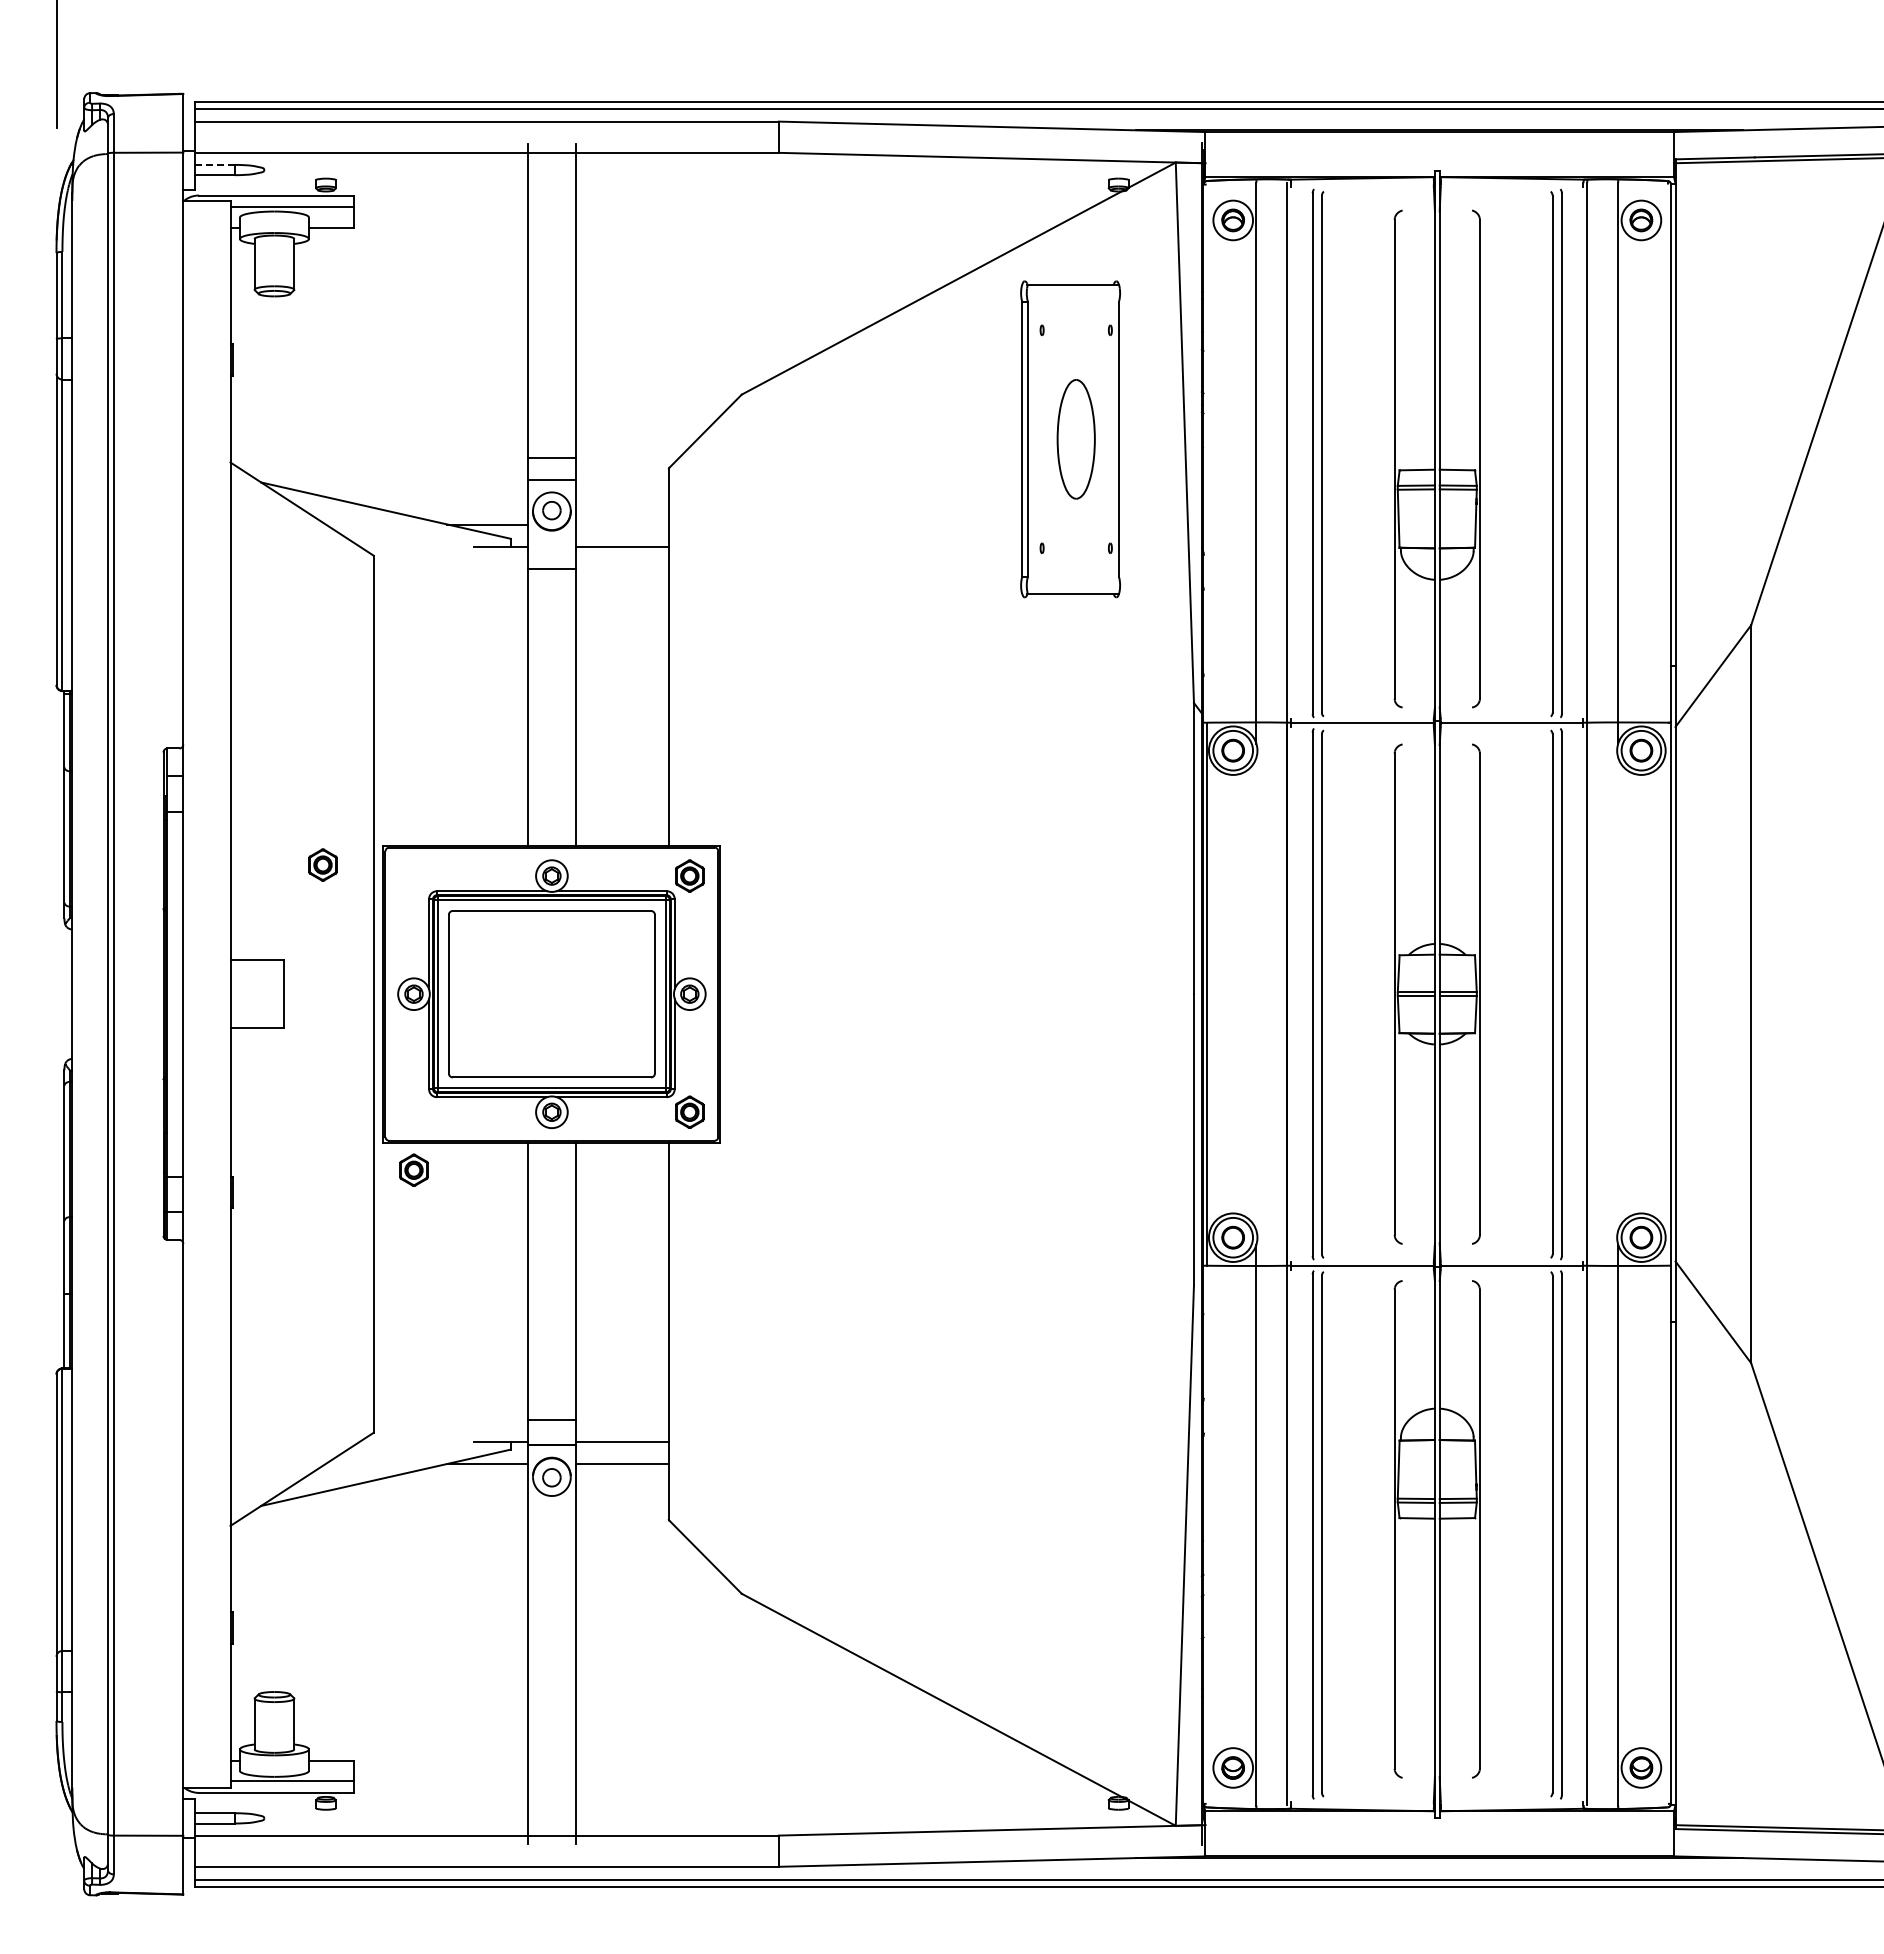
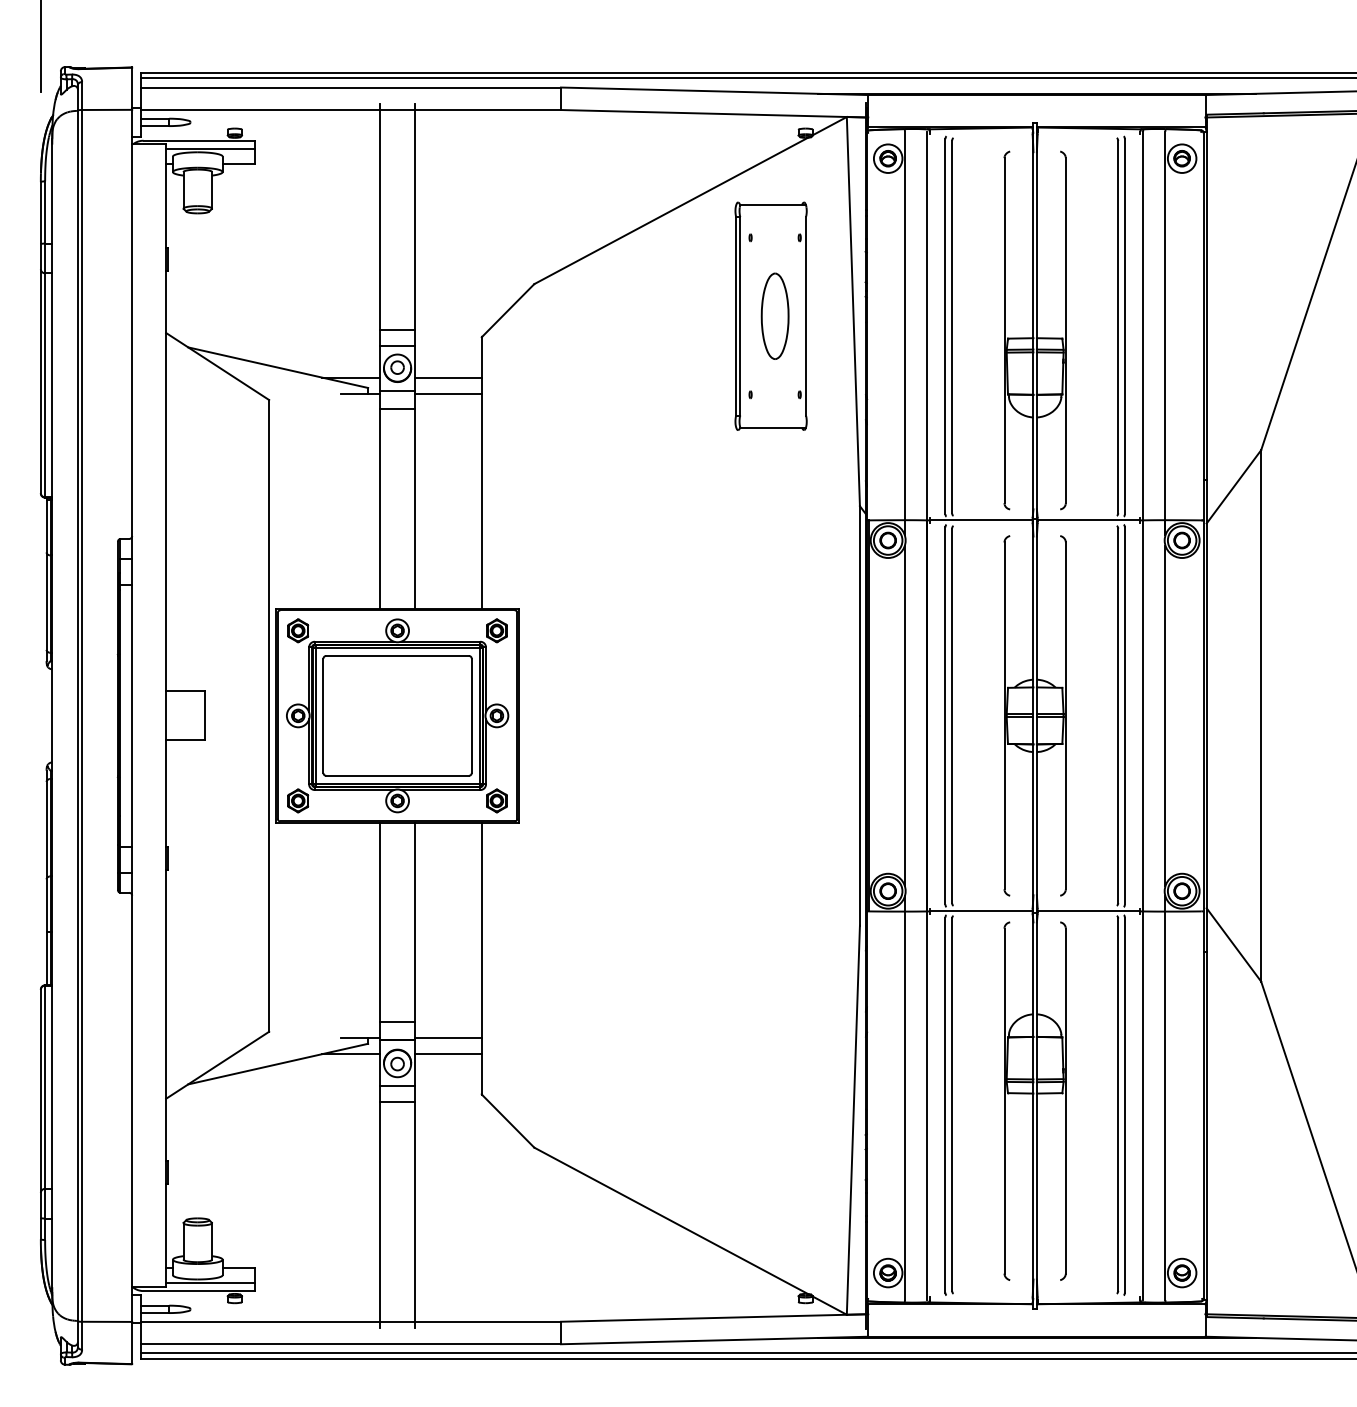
line: (215, 164) -> (155, 118), dashed -> solid
line: (621, 524) -> (447, 377), added
line: (551, 543) -> (397, 391), added
part: (322, 864) -> (297, 630), moved
line: (1256, 993) -> (904, 715), added
line: (1618, 993) -> (1165, 715), added
part: (413, 1169) -> (297, 800), moved
line: (551, 1508) -> (397, 1086), added
line: (551, 1530) -> (397, 1102), added

